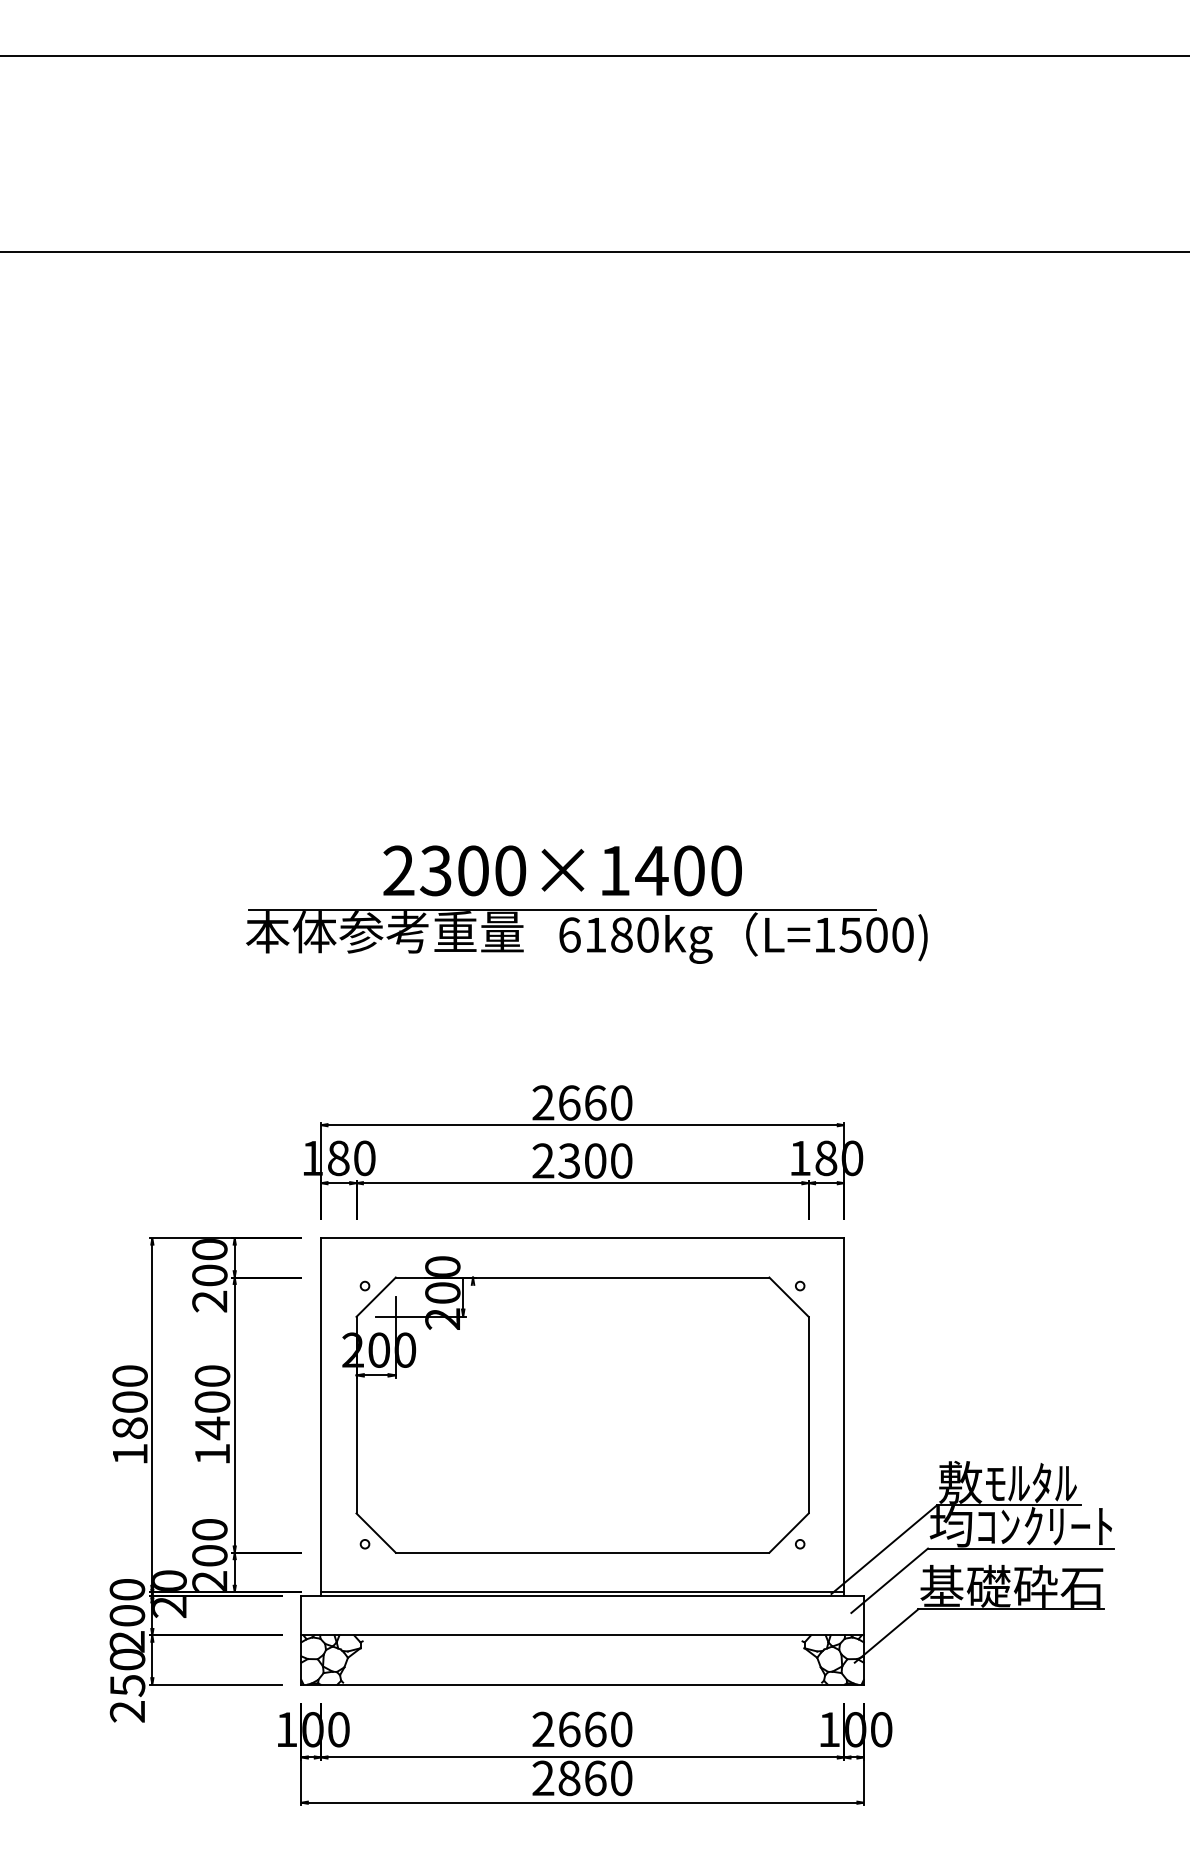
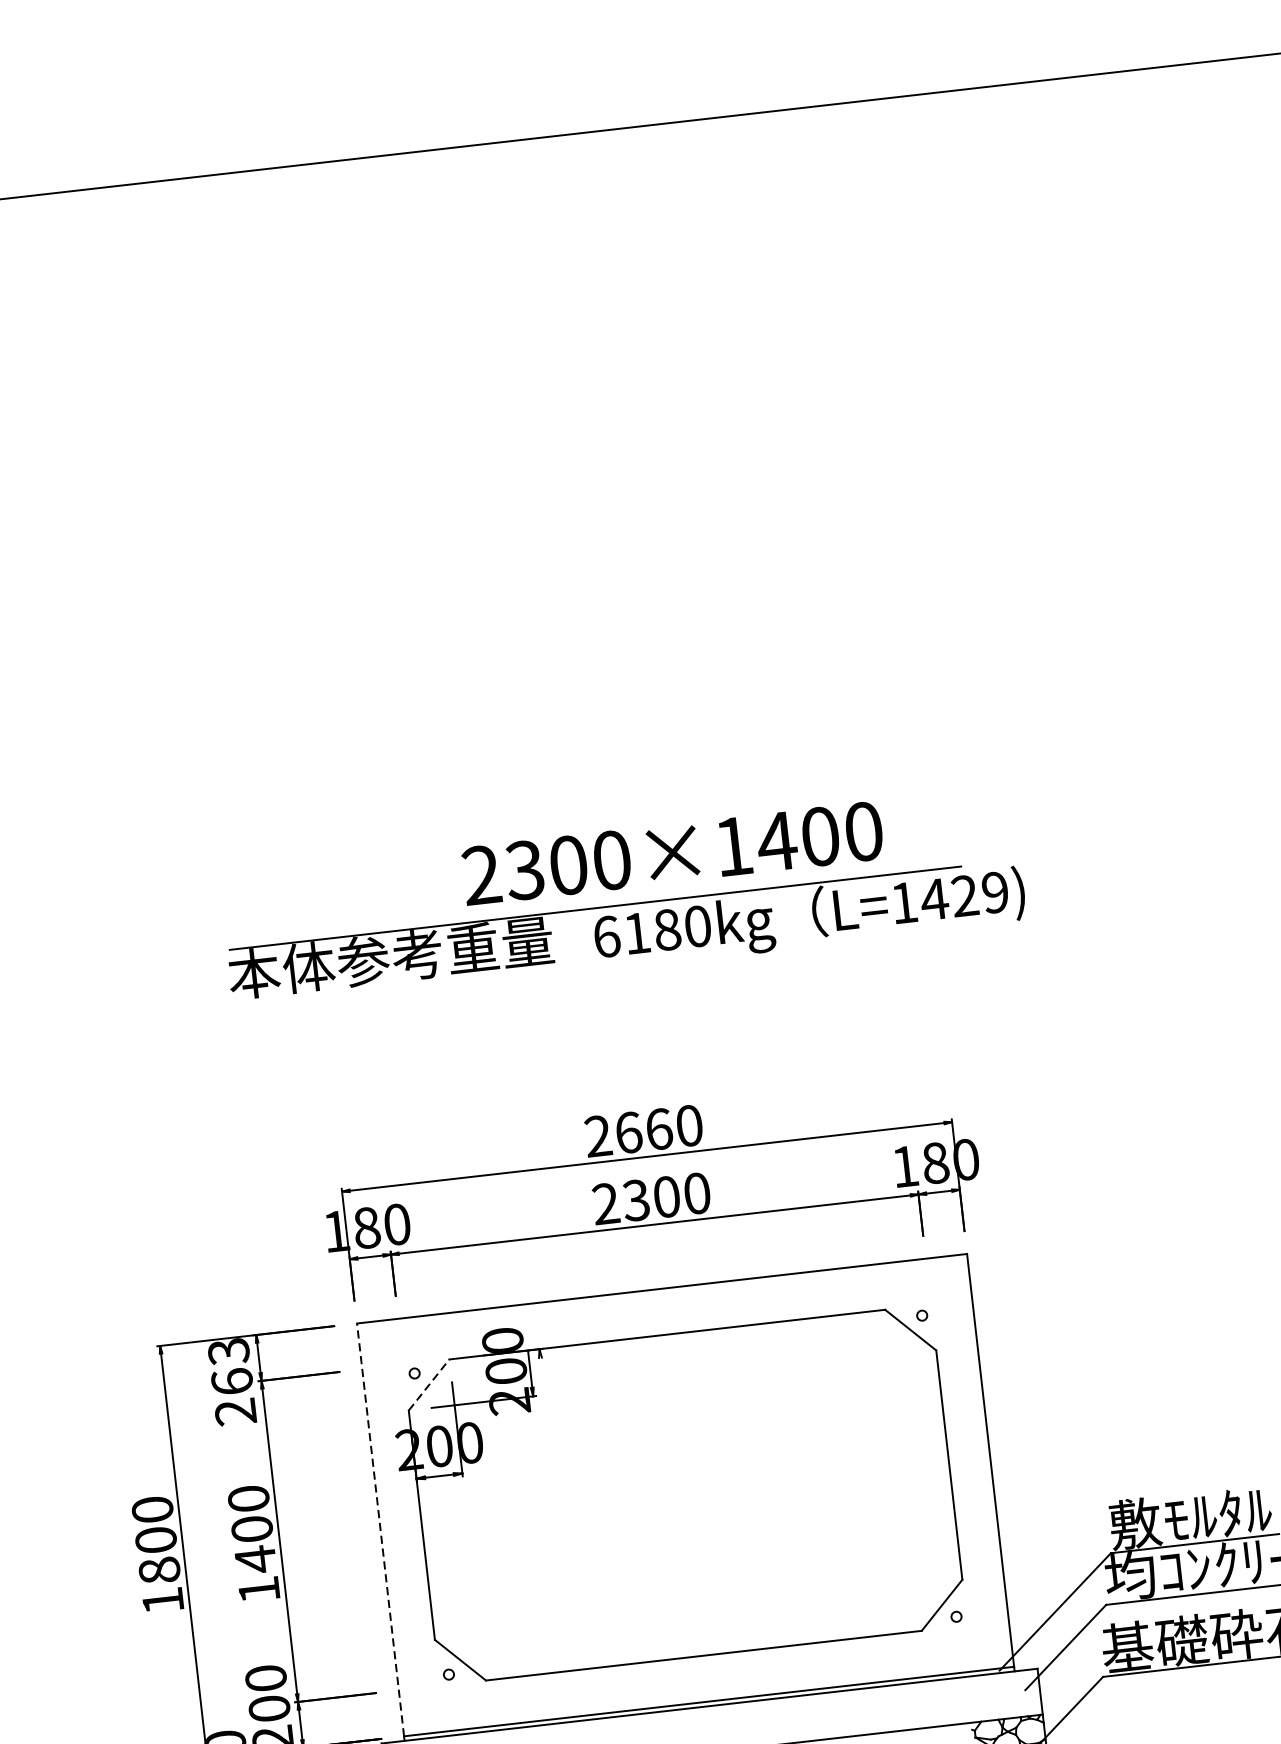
text: (562, 870) -> (672, 853), moved
text: (876, 934) -> (964, 895), L=1500) -> L=1429)
text: (209, 1262) -> (230, 1366), 200 -> 263
line: (376, 1297) -> (429, 1385), solid -> dashed
line: (321, 1415) -> (381, 1530), solid -> dashed

